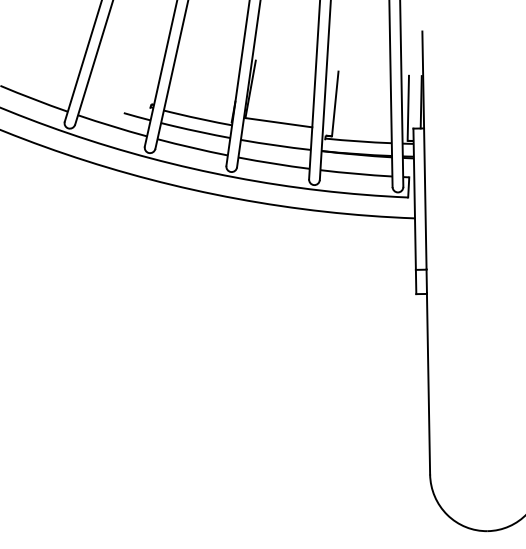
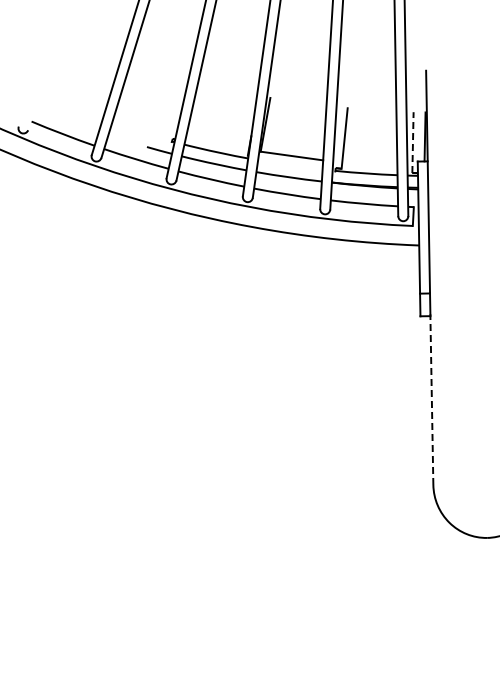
line: (407, 108) -> (412, 142), solid -> dashed
line: (428, 384) -> (431, 400), solid -> dashed

